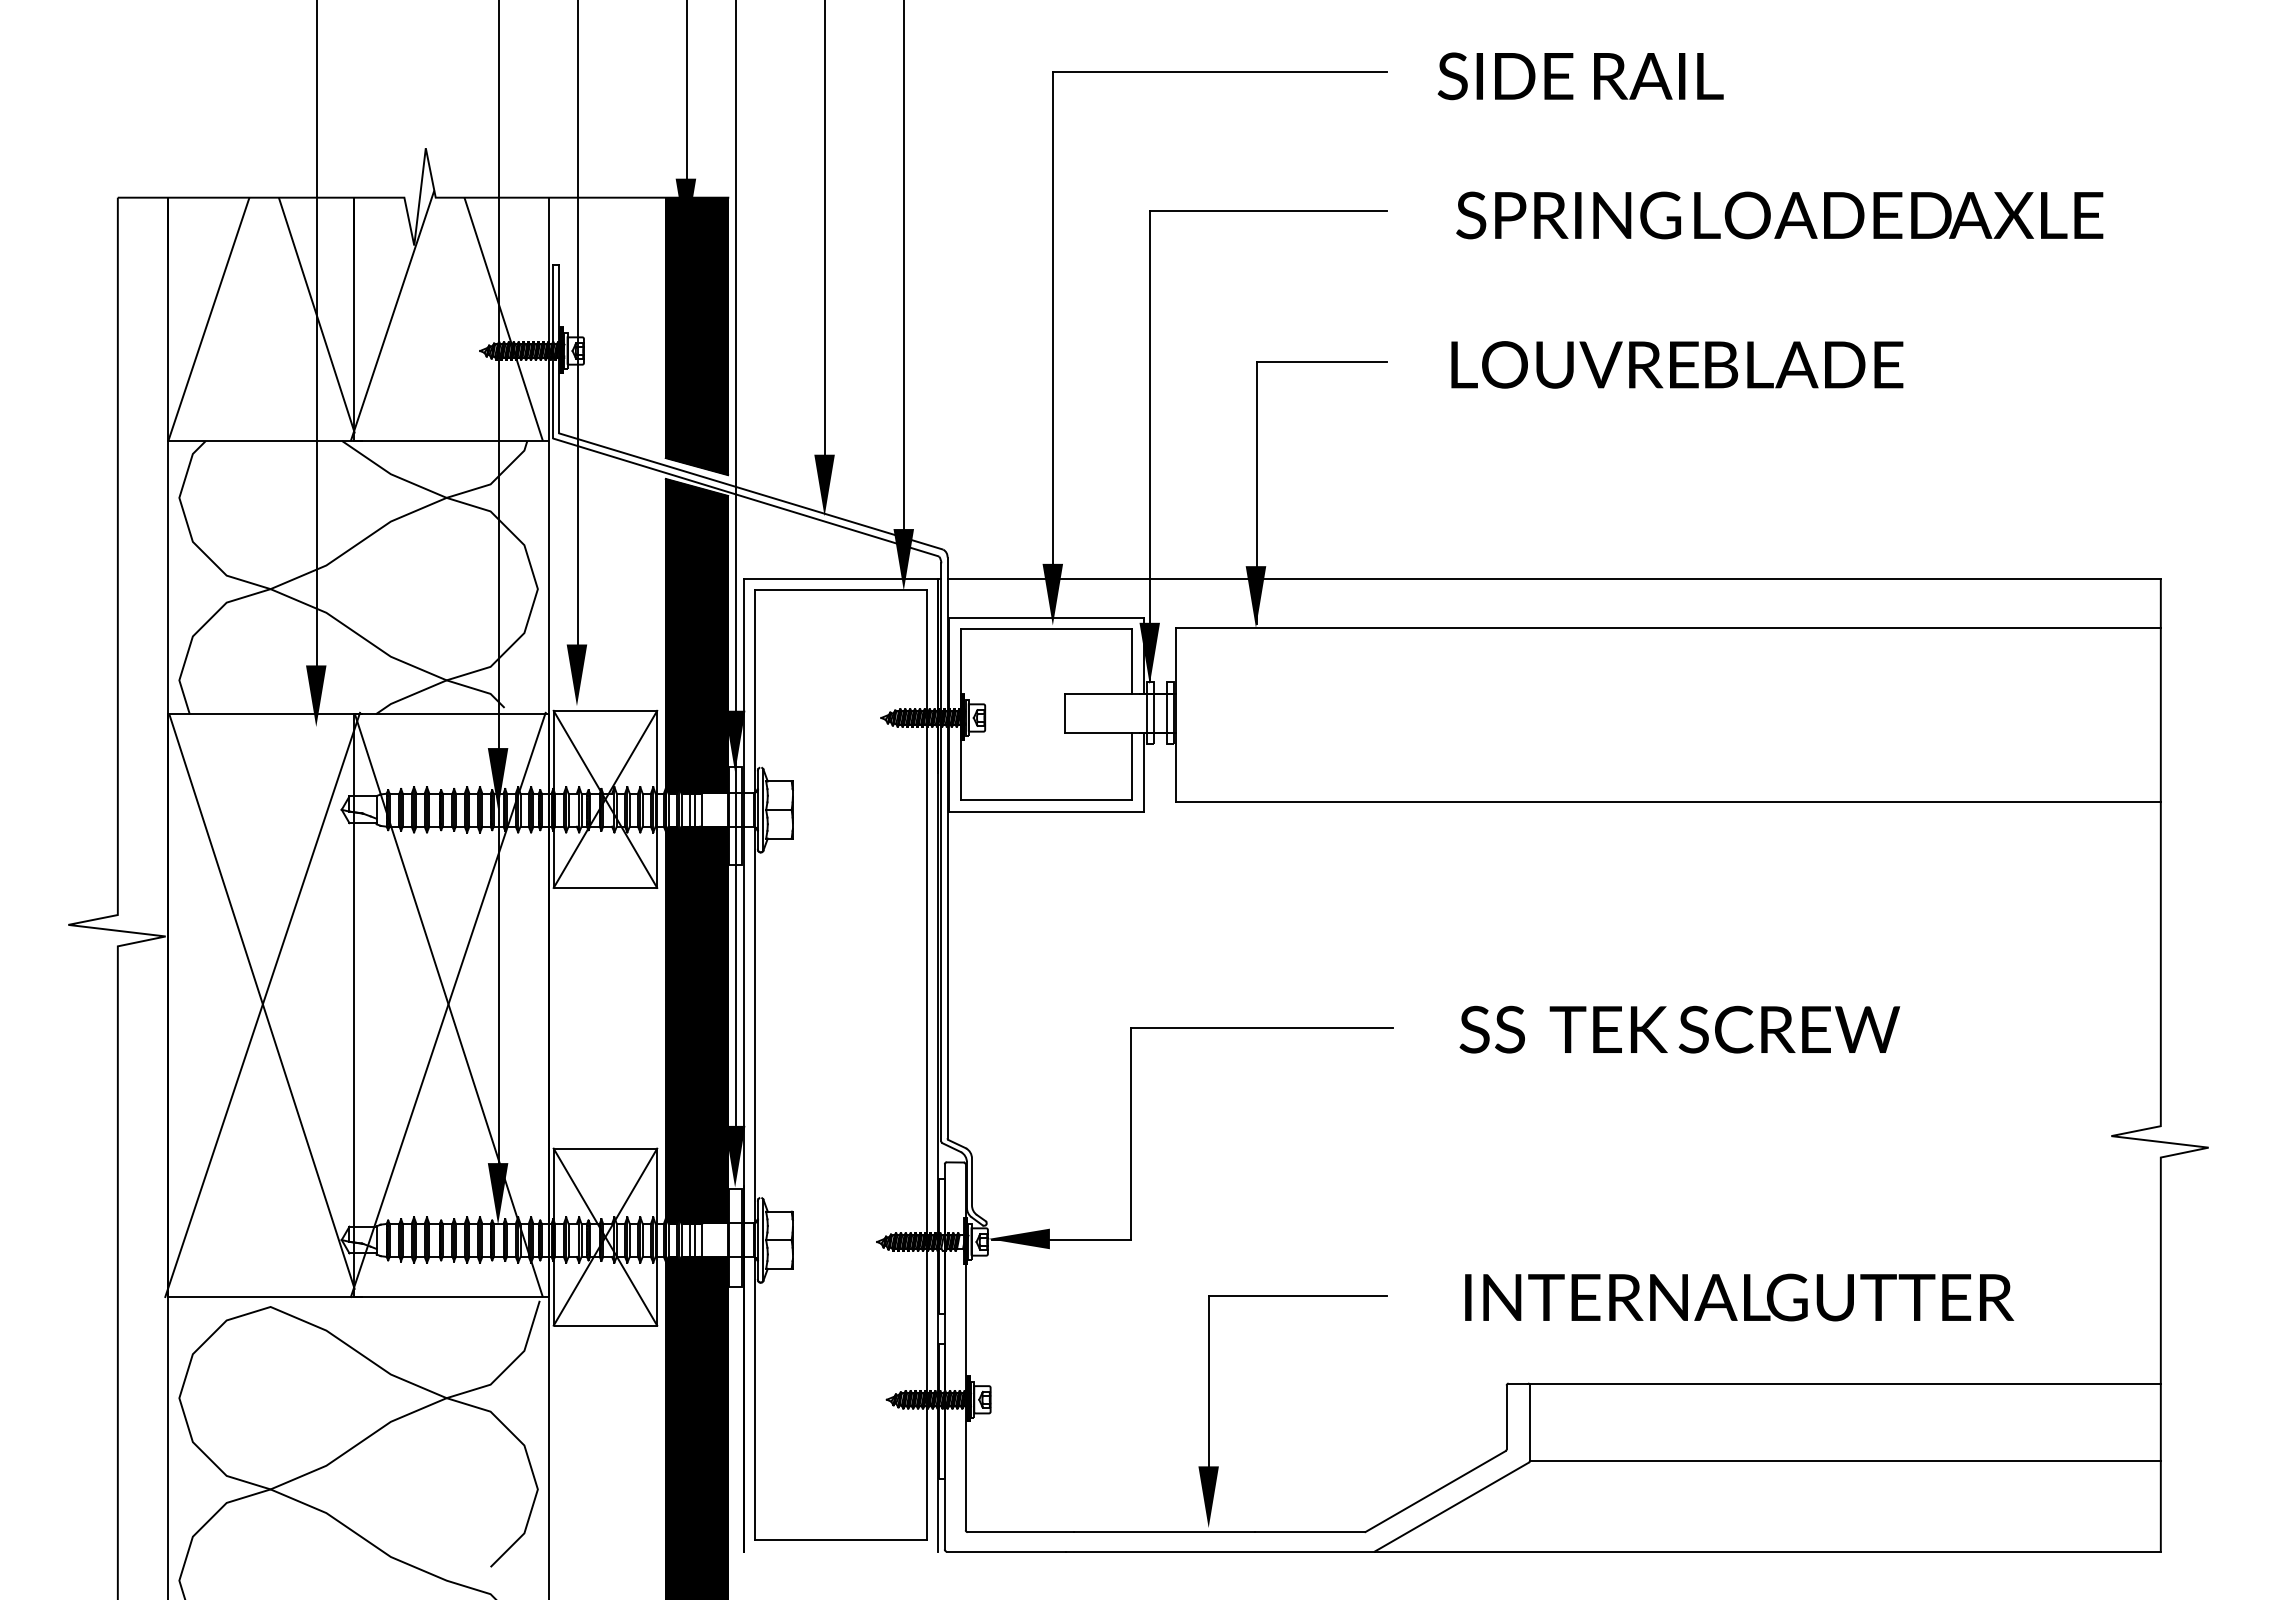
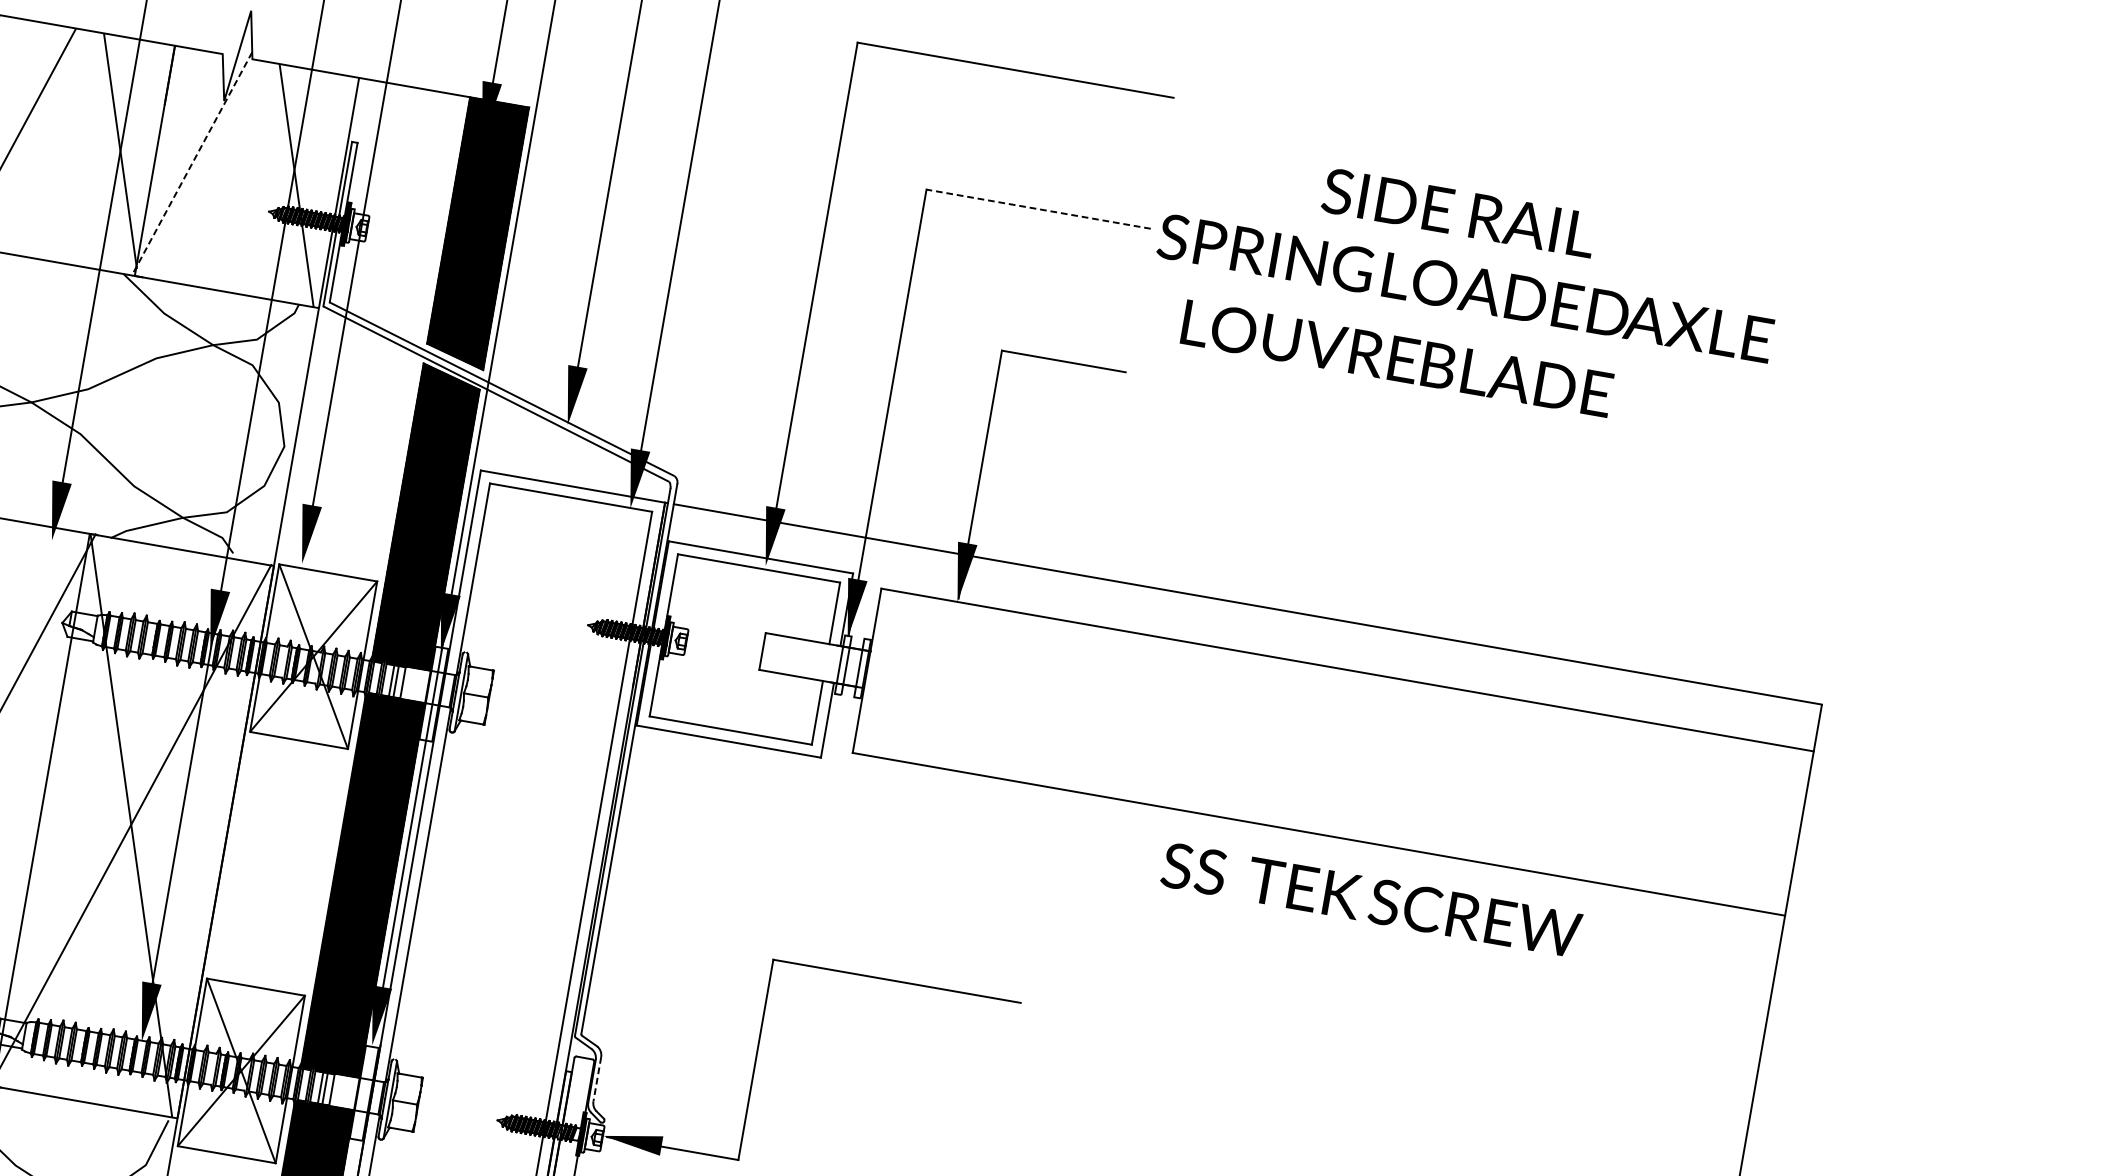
text: (1580, 76) -> (1458, 213), moved
line: (1268, 210) -> (1038, 208), solid -> dashed
text: (1779, 215) -> (1465, 288), moved
line: (392, 316) -> (191, 164), solid -> dashed
text: (1677, 364) -> (1397, 358), moved
text: (1679, 1029) -> (1371, 899), moved
line: (972, 1182) -> (597, 1079), solid -> dashed

